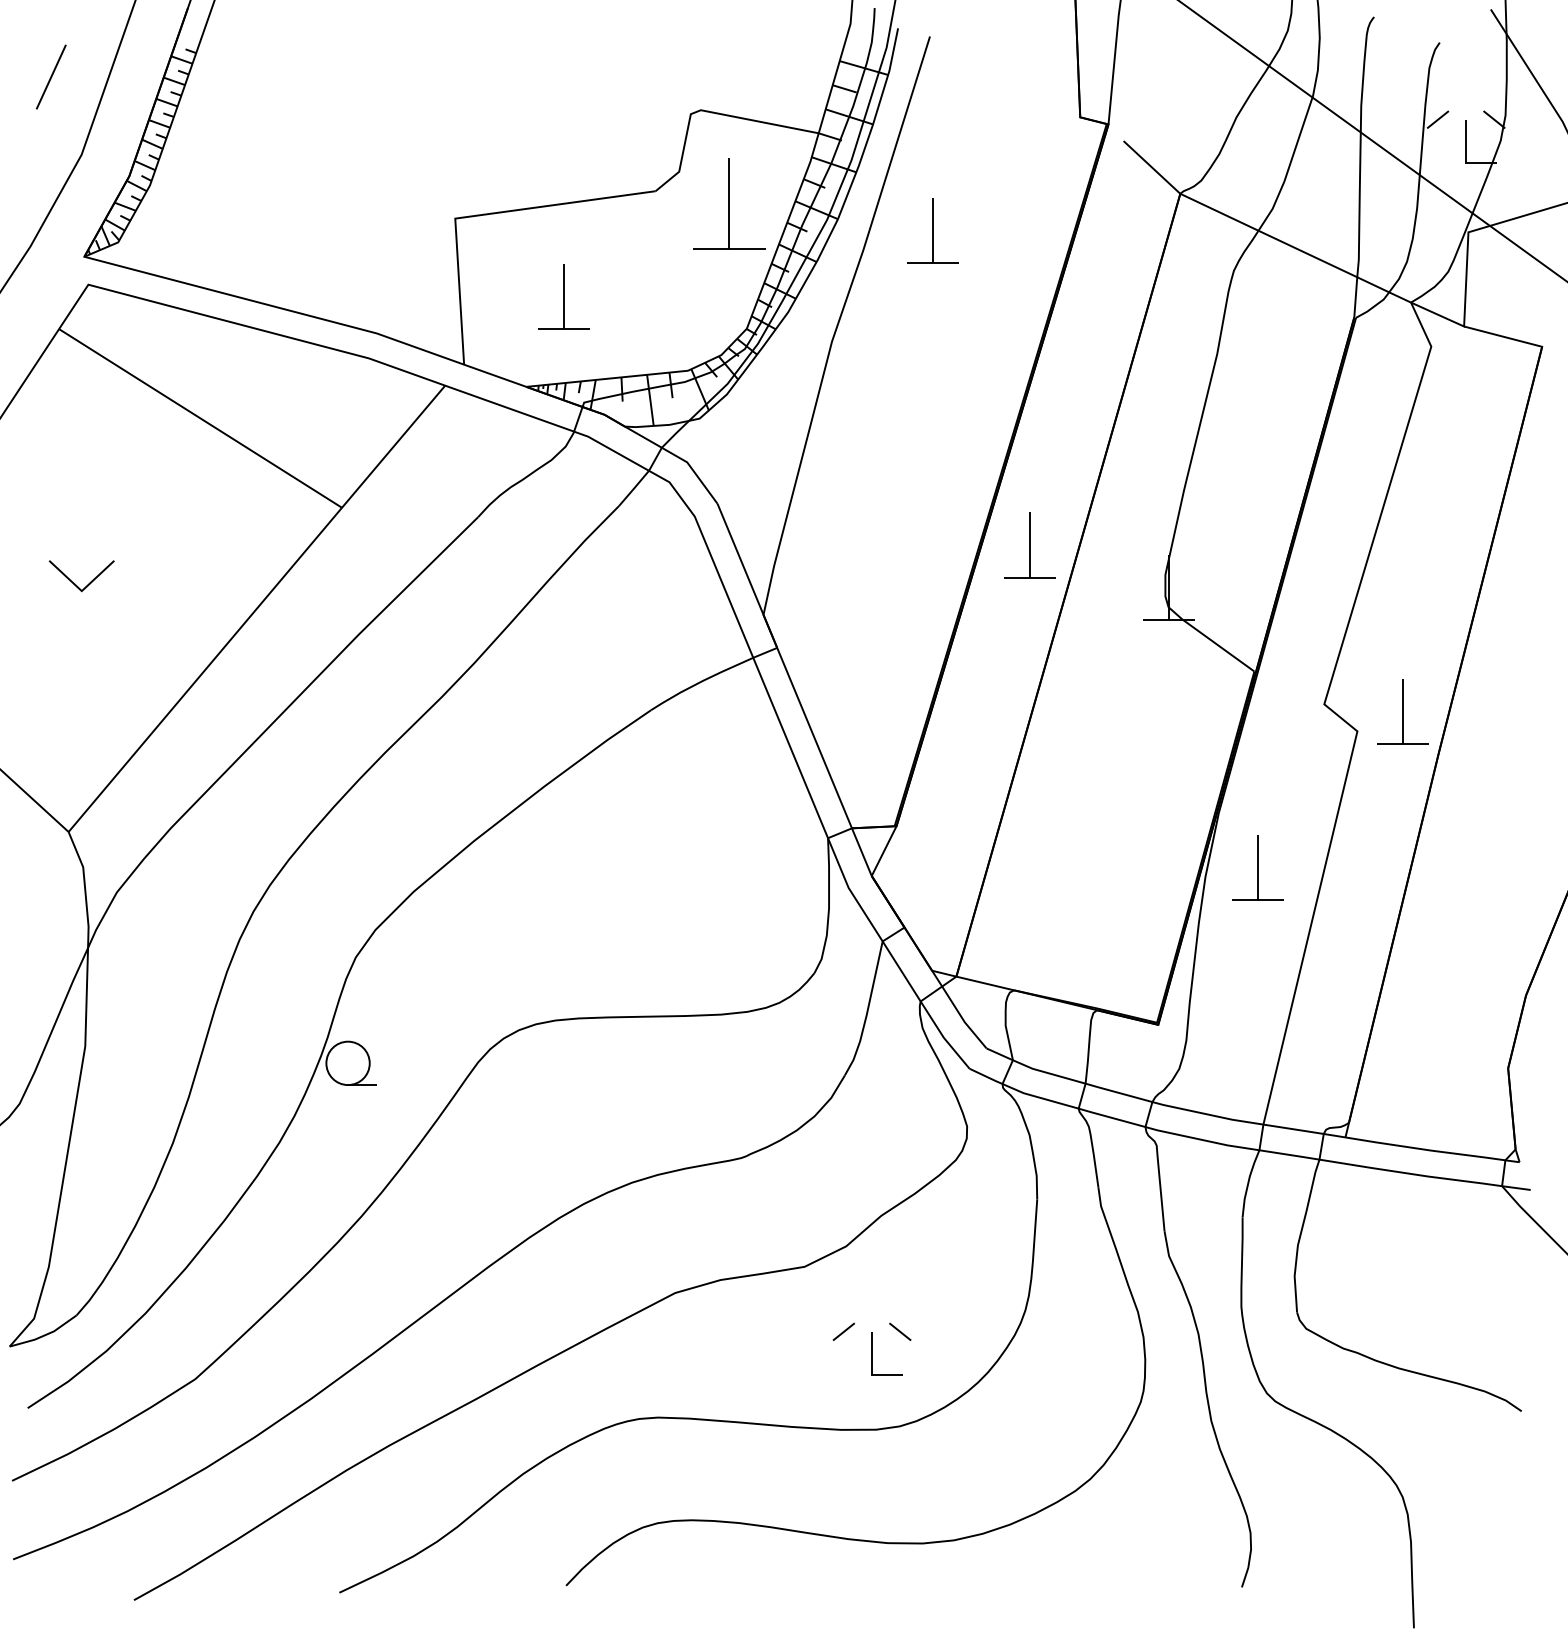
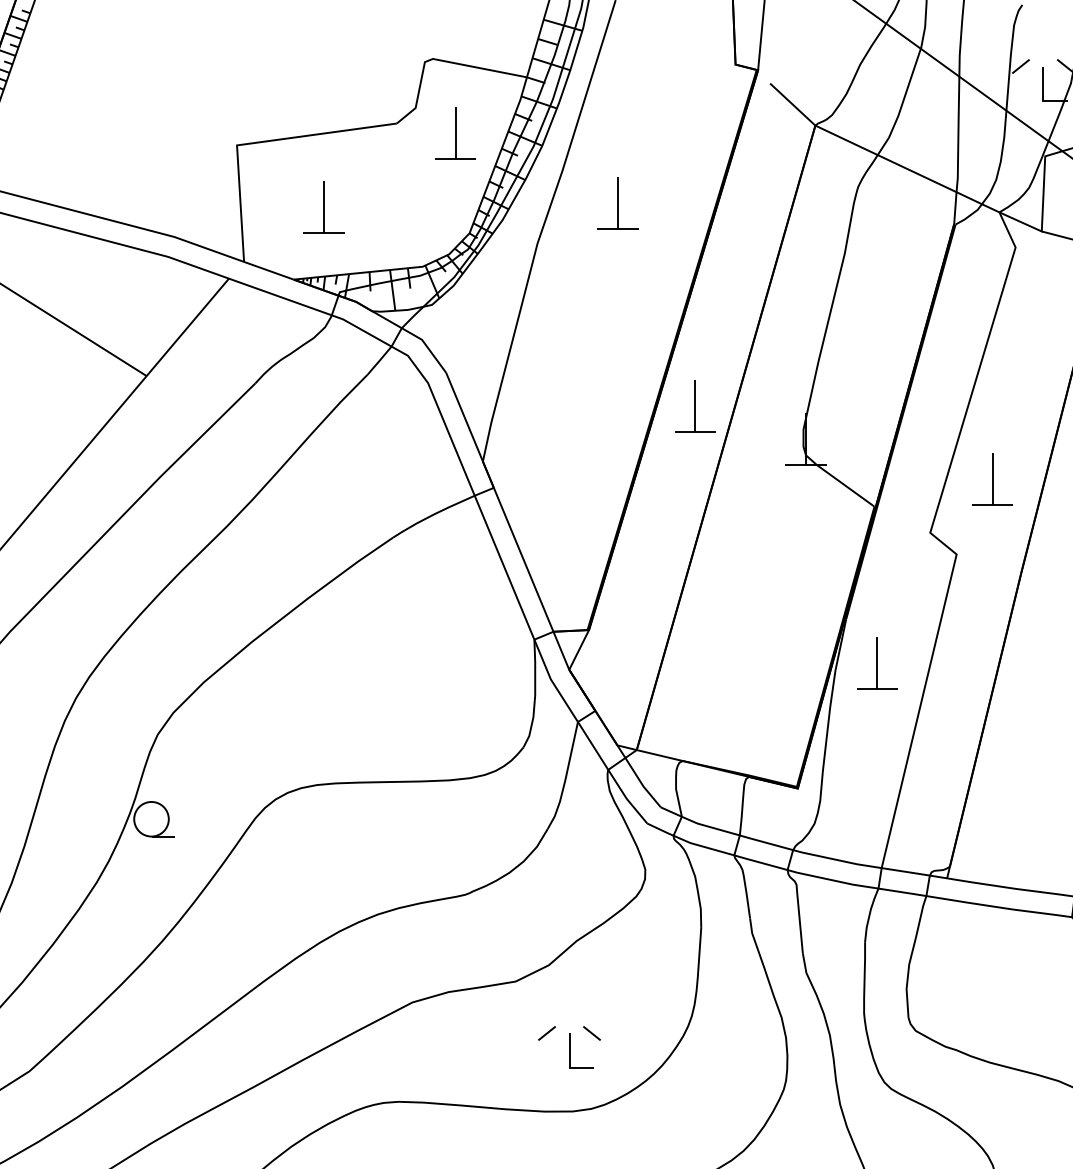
part: (728, 203) -> (454, 133), size x0.71
part: (932, 230) -> (617, 202), moved
part: (1402, 711) -> (992, 478), moved

